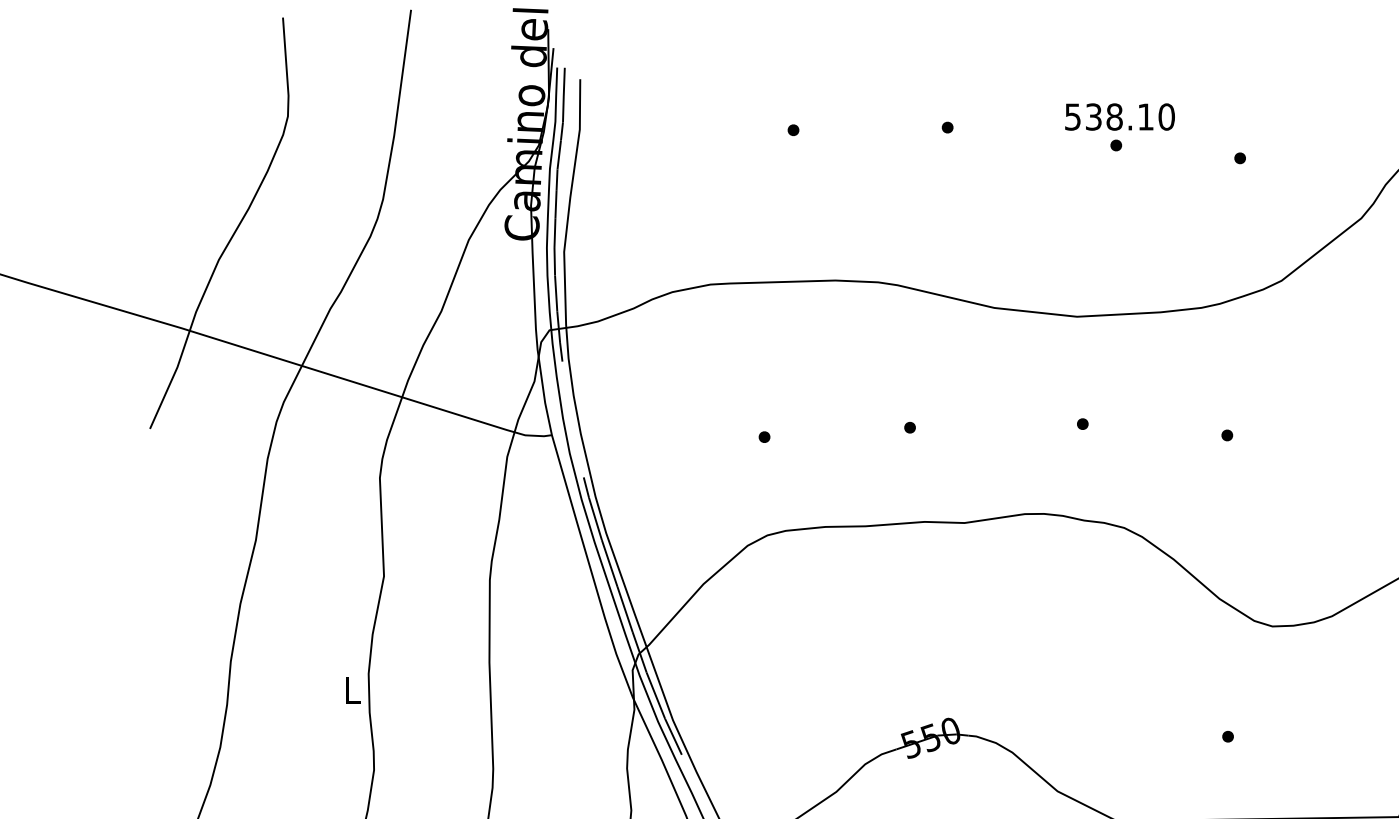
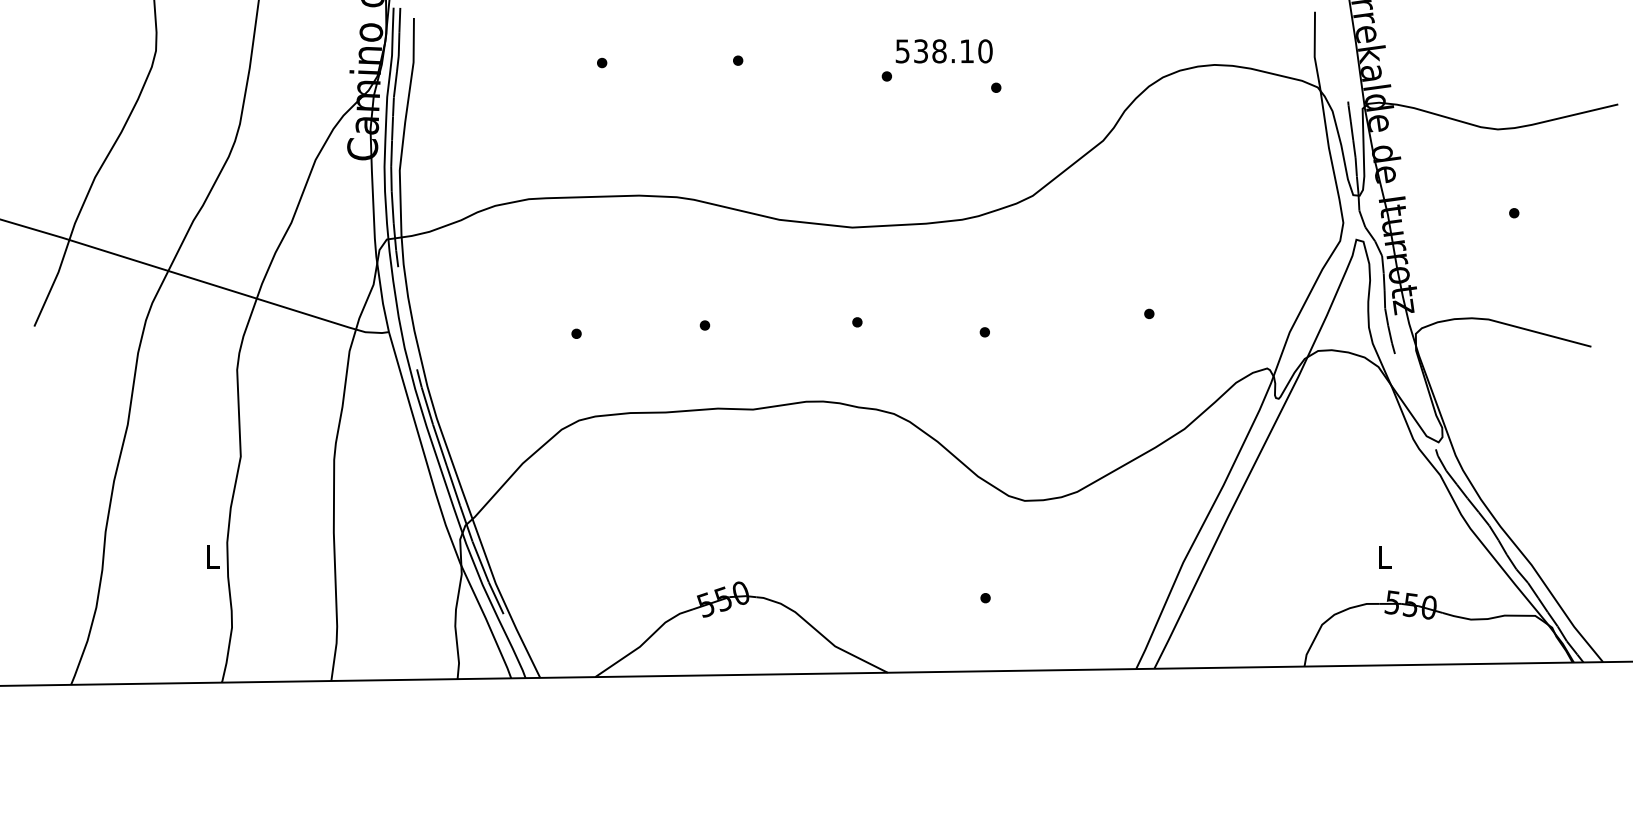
text: (1119, 117) -> (943, 51), moved

